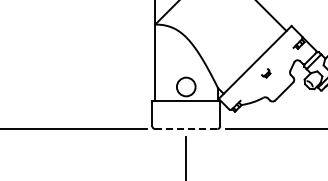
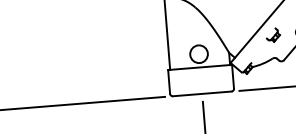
part: (266, 73) -> (273, 35), size x1.67
line: (186, 129) -> (202, 94), dashed -> solid

